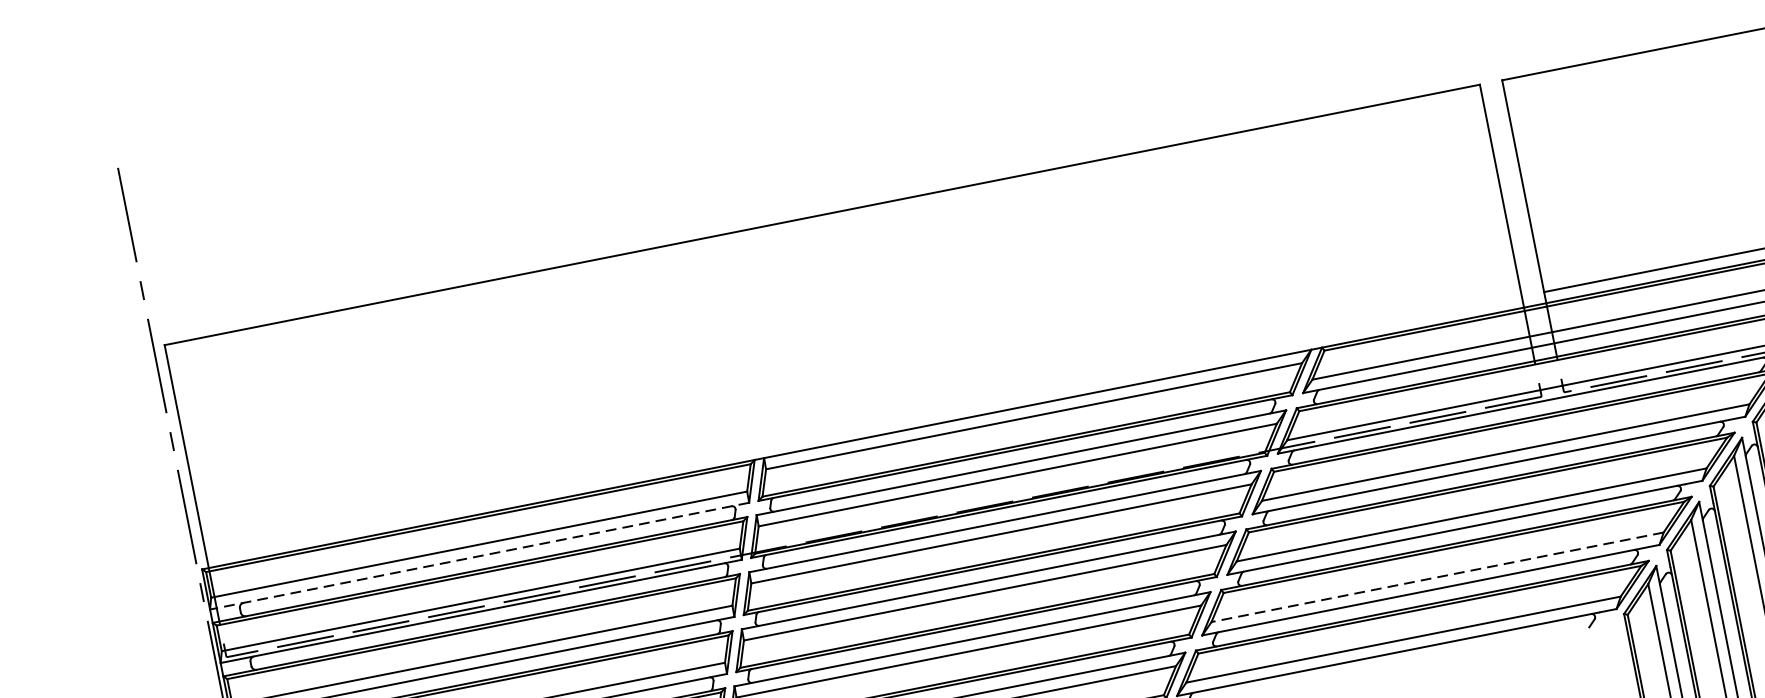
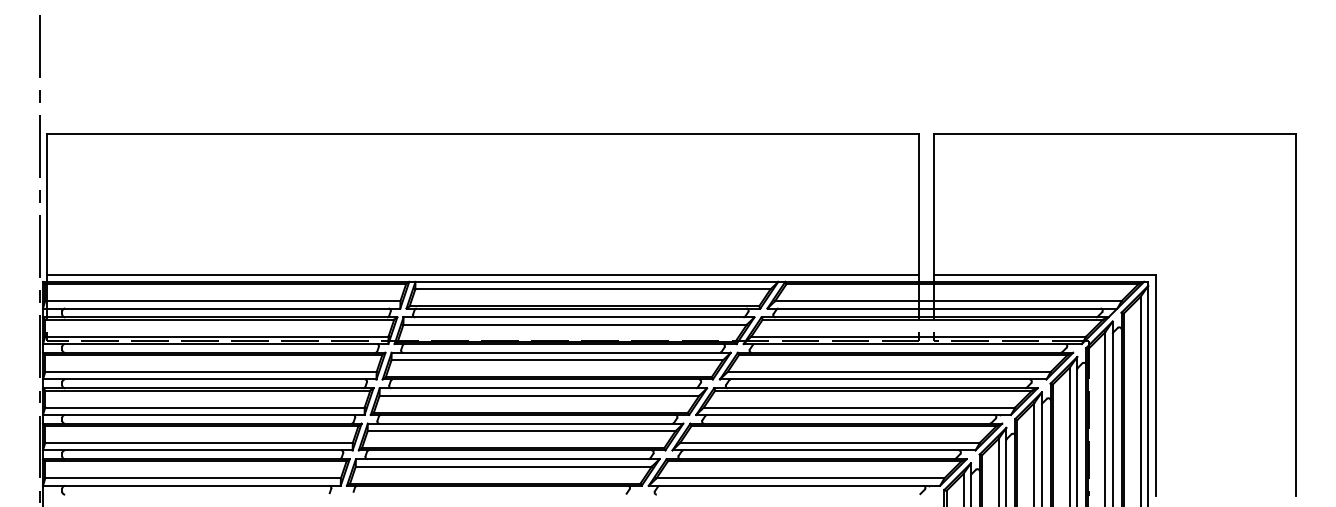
line: (864, 426) -> (483, 274), added
line: (479, 556) -> (221, 308), dashed -> solid
line: (1436, 576) -> (829, 442), dashed -> solid

